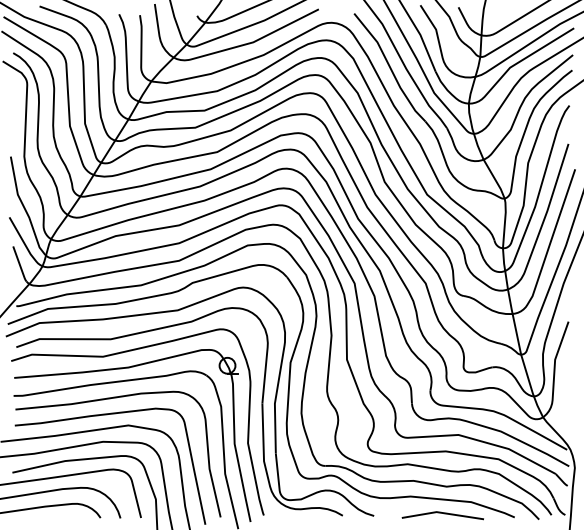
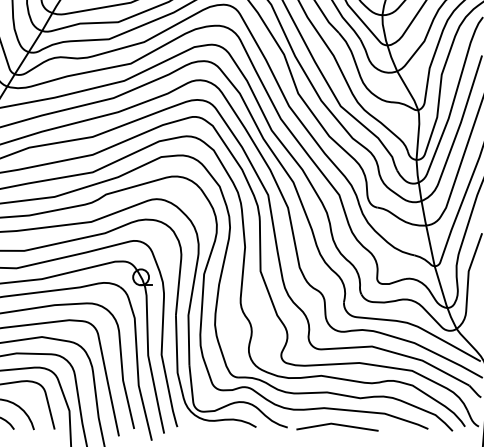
line: (442, 513) -> (337, 425), moved

